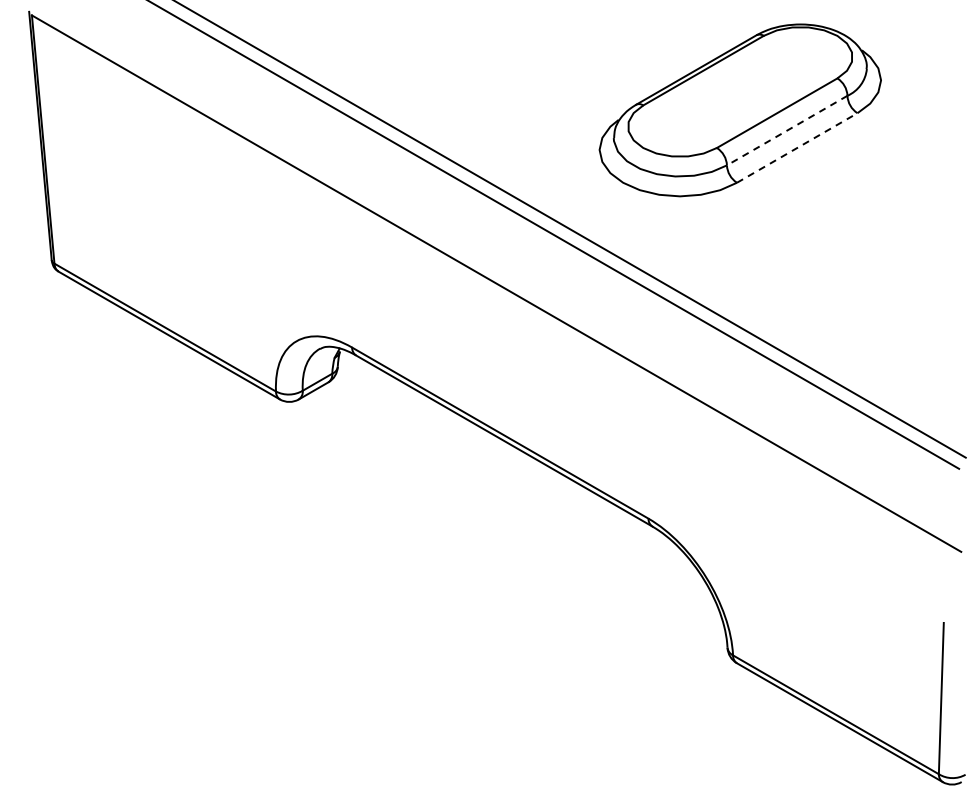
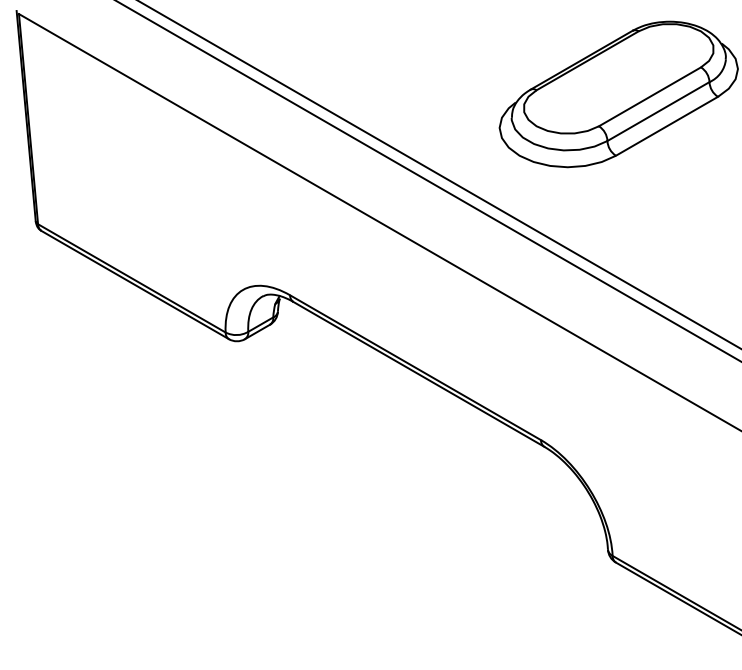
line: (787, 130) -> (658, 111), dashed -> solid
line: (797, 148) -> (667, 126), dashed -> solid

